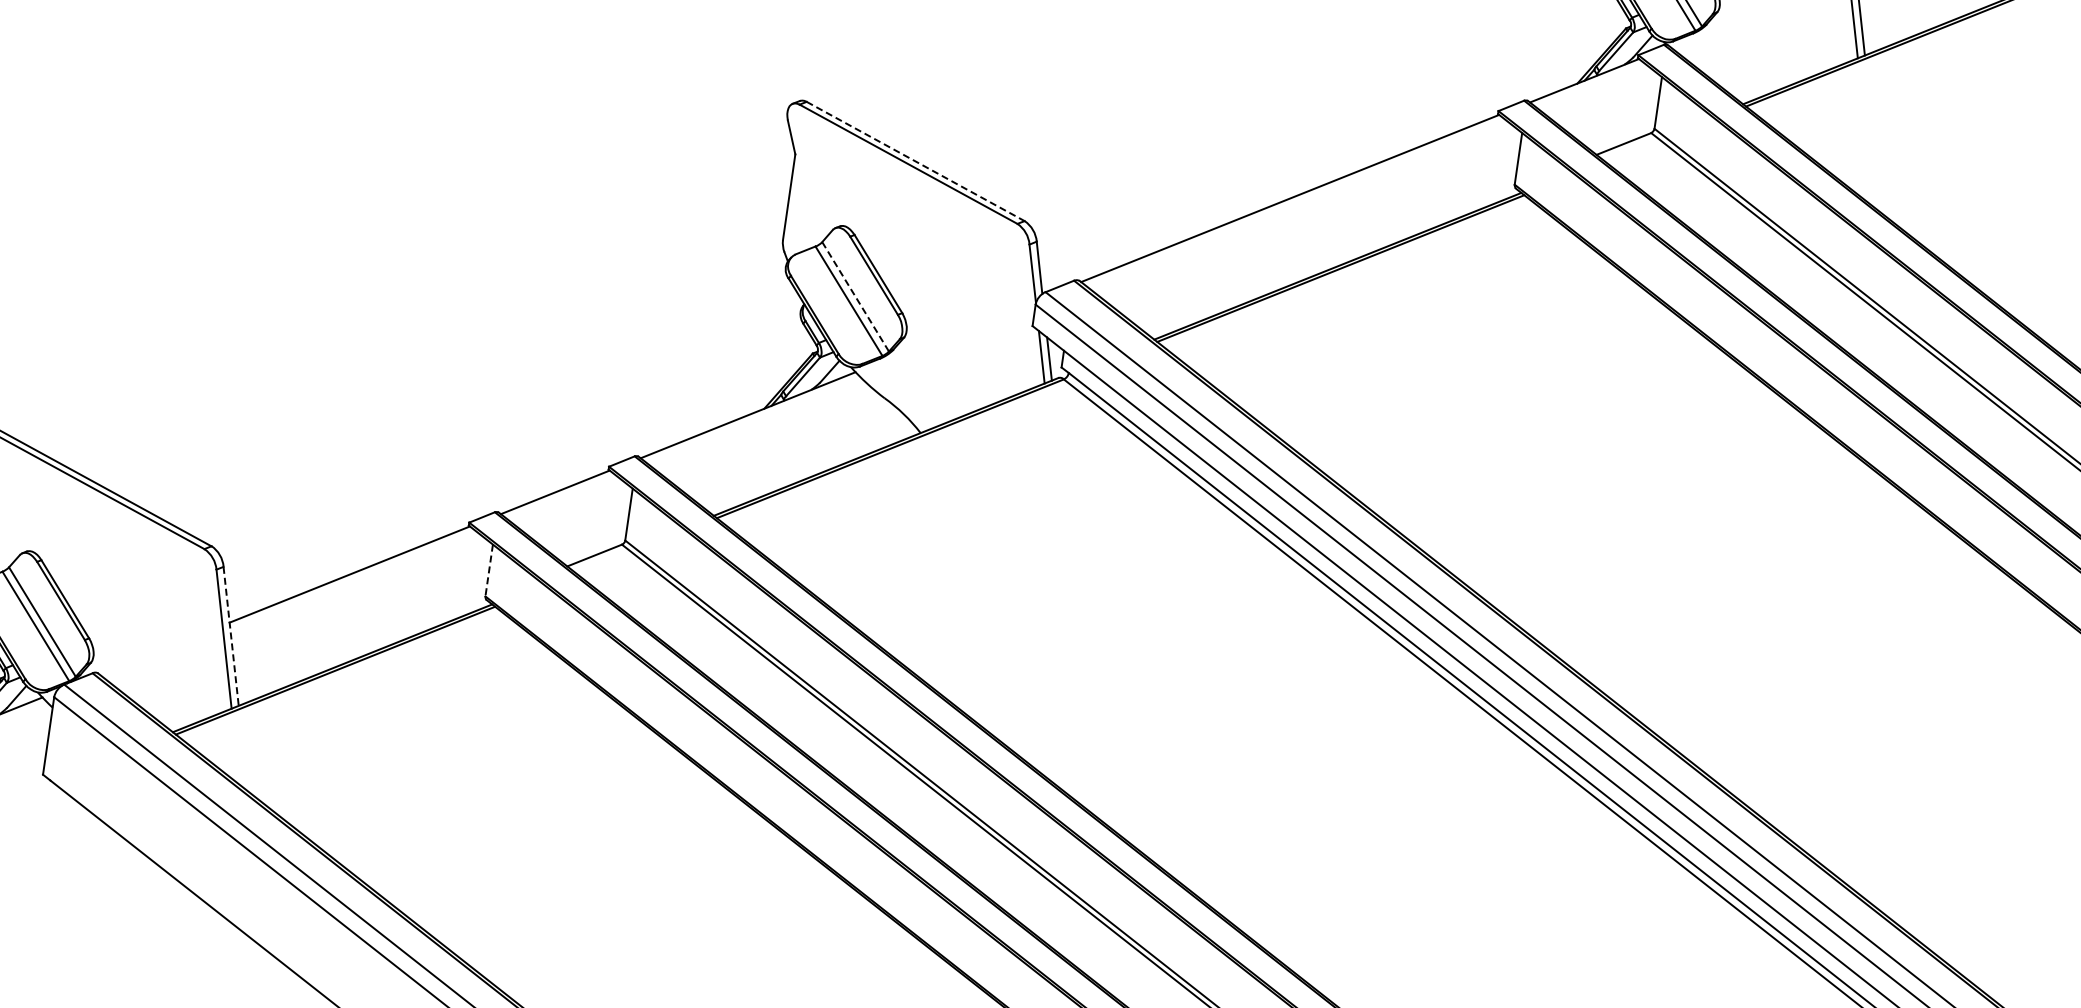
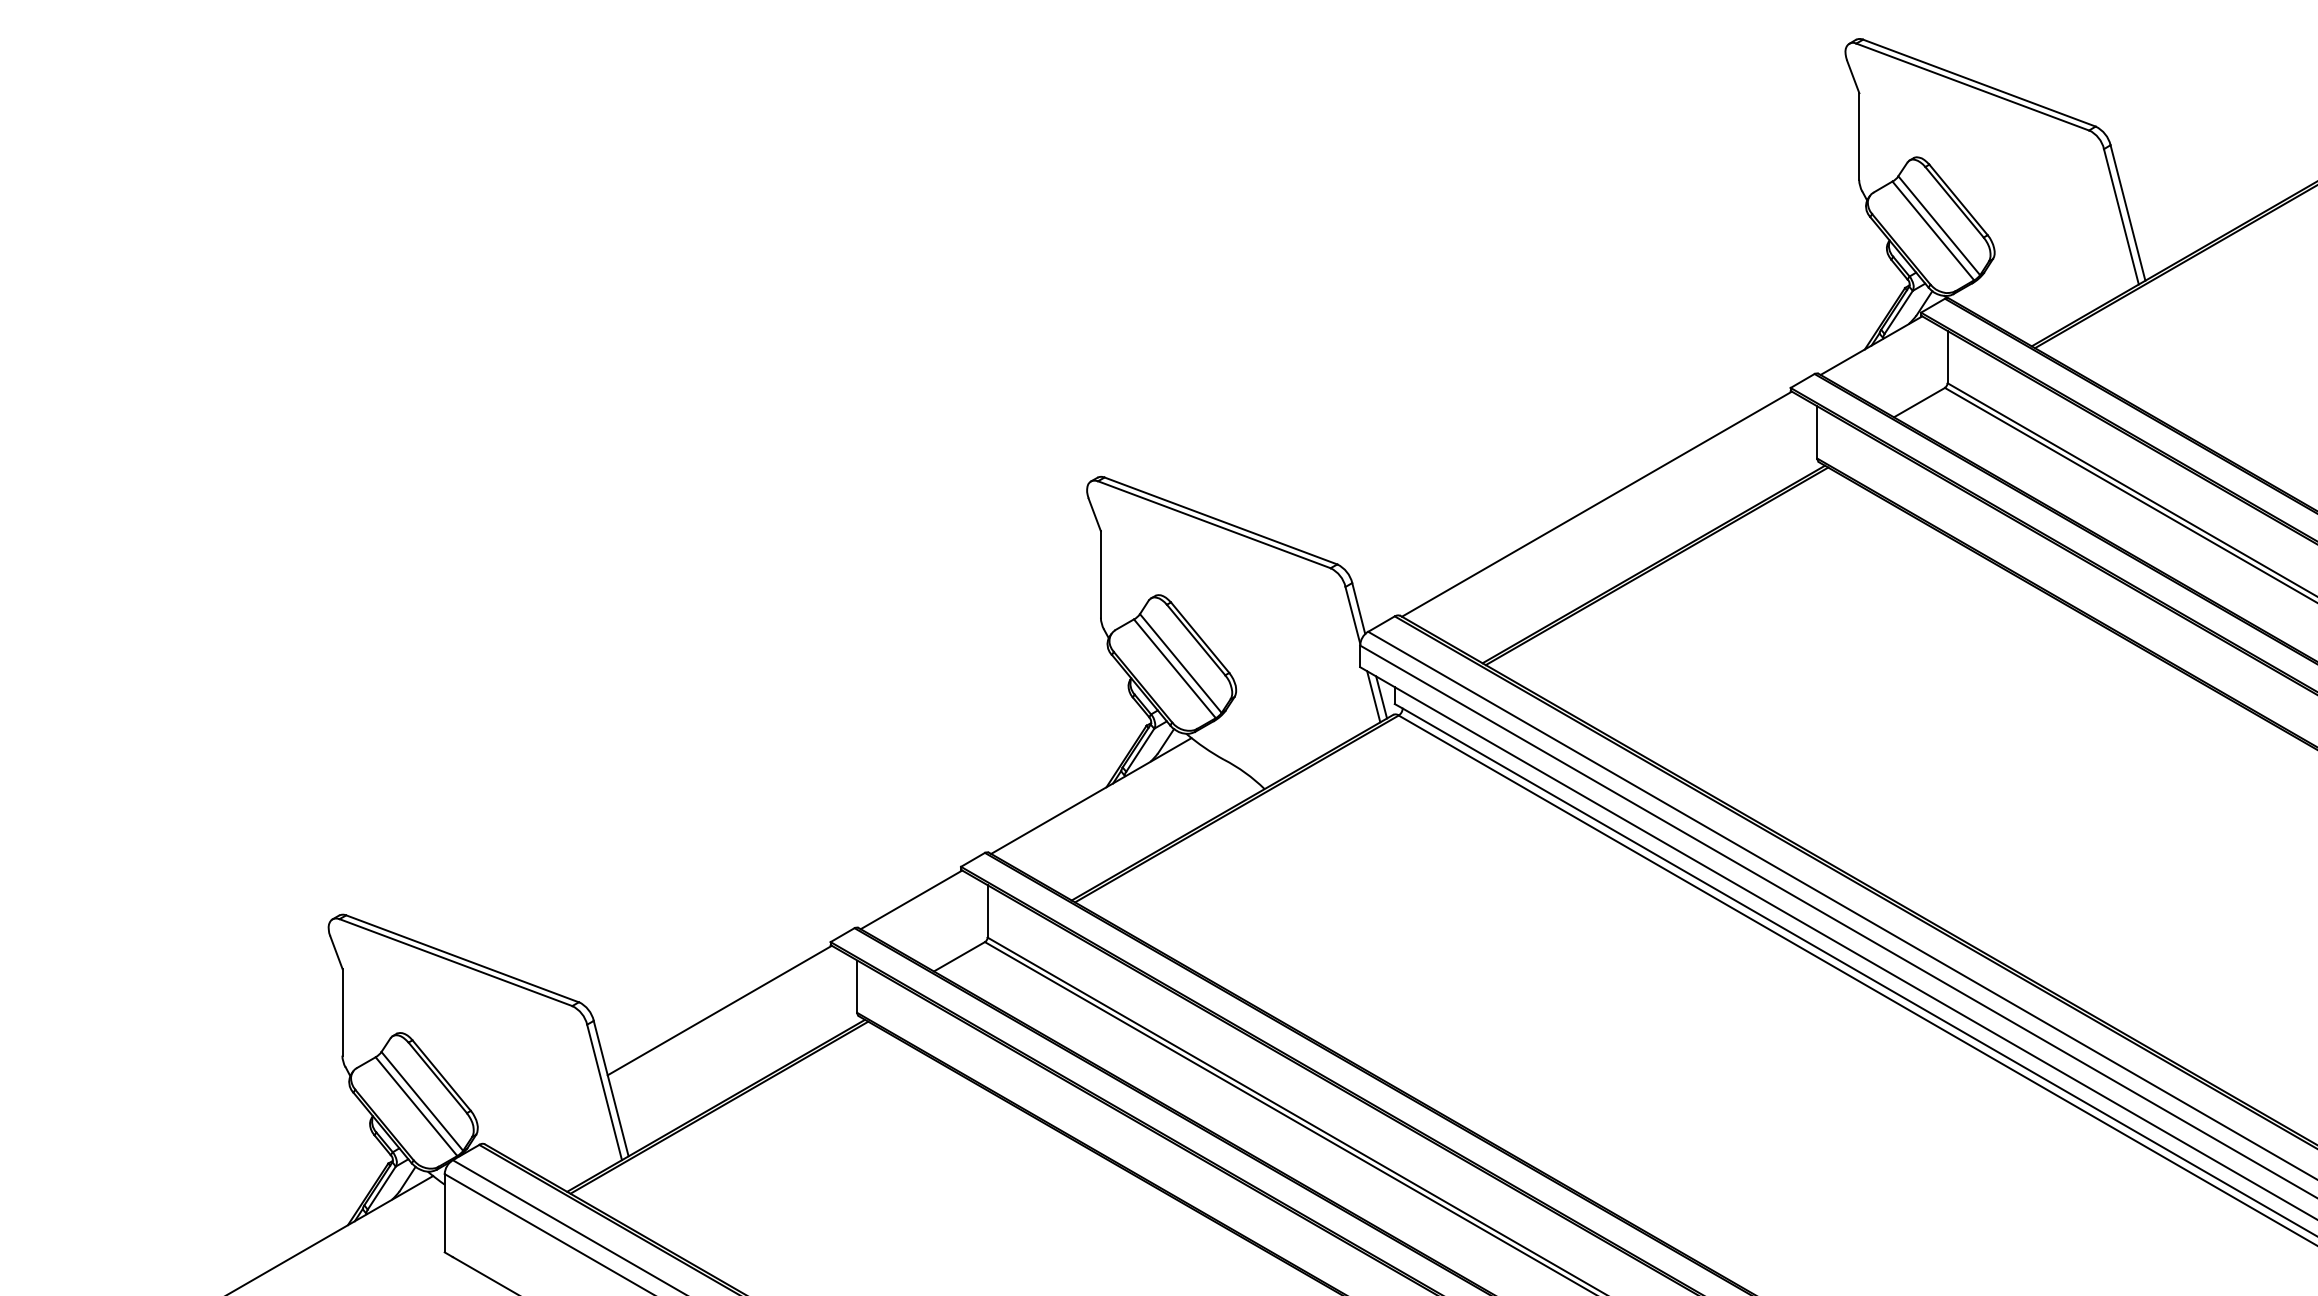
line: (916, 162) -> (1221, 521), dashed -> solid
line: (856, 296) -> (1181, 663), dashed -> solid
line: (489, 571) -> (857, 987), dashed -> solid
line: (231, 636) -> (611, 1088), dashed -> solid

